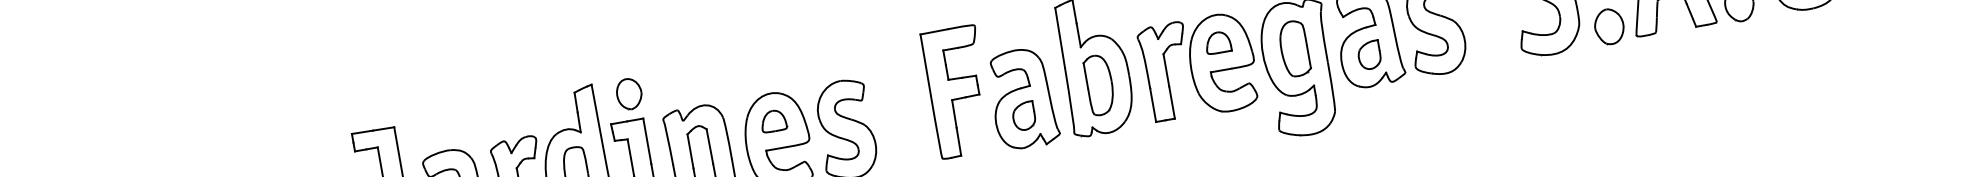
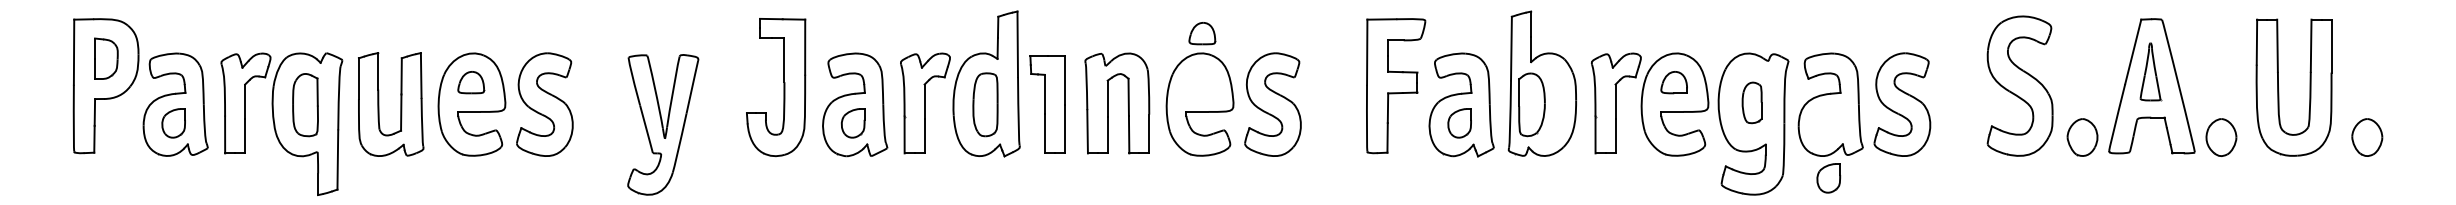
part: (1293, 48) -> (1751, 102), size x0.7
part: (1369, 55) -> (1828, 178), moved
part: (1099, 84) -> (1531, 104), moved
part: (629, 94) -> (1054, 28), removed
part: (773, 121) -> (1202, 33), moved

